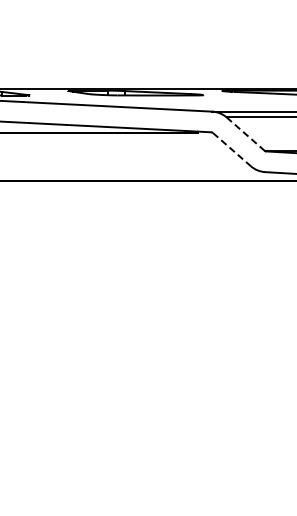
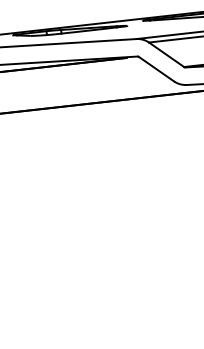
line: (245, 134) -> (166, 55), dashed -> solid
line: (232, 149) -> (156, 69), dashed -> solid

